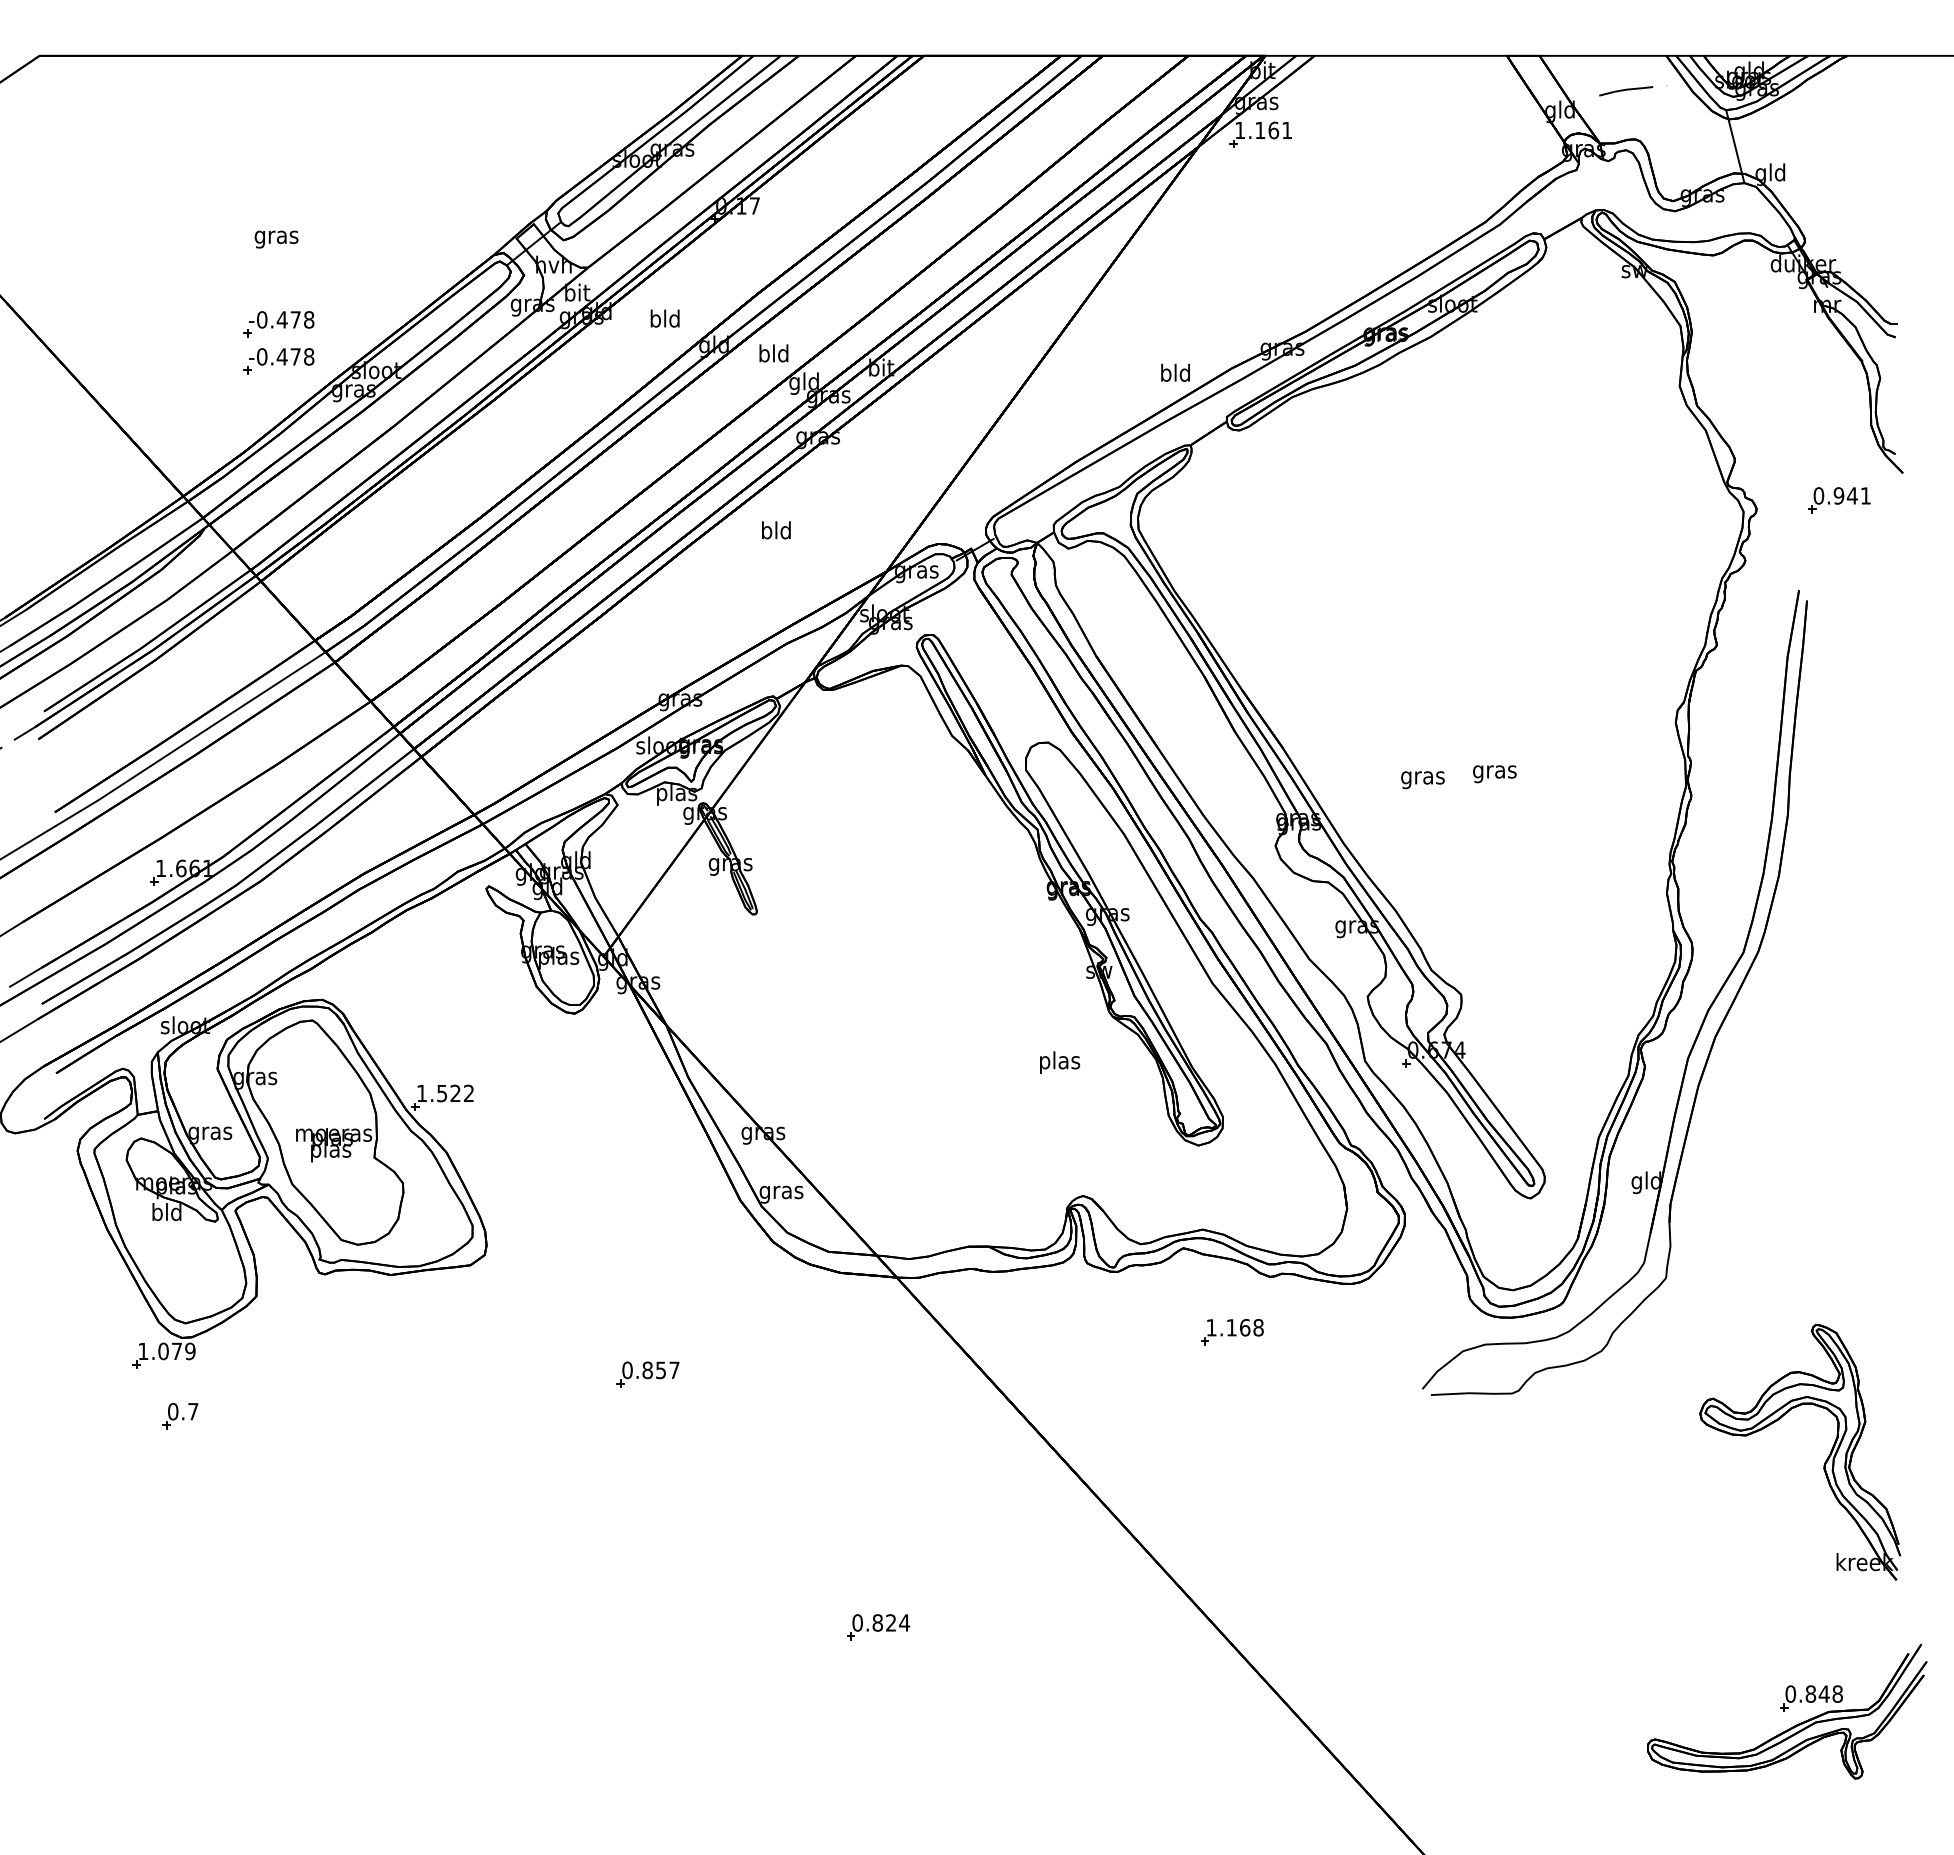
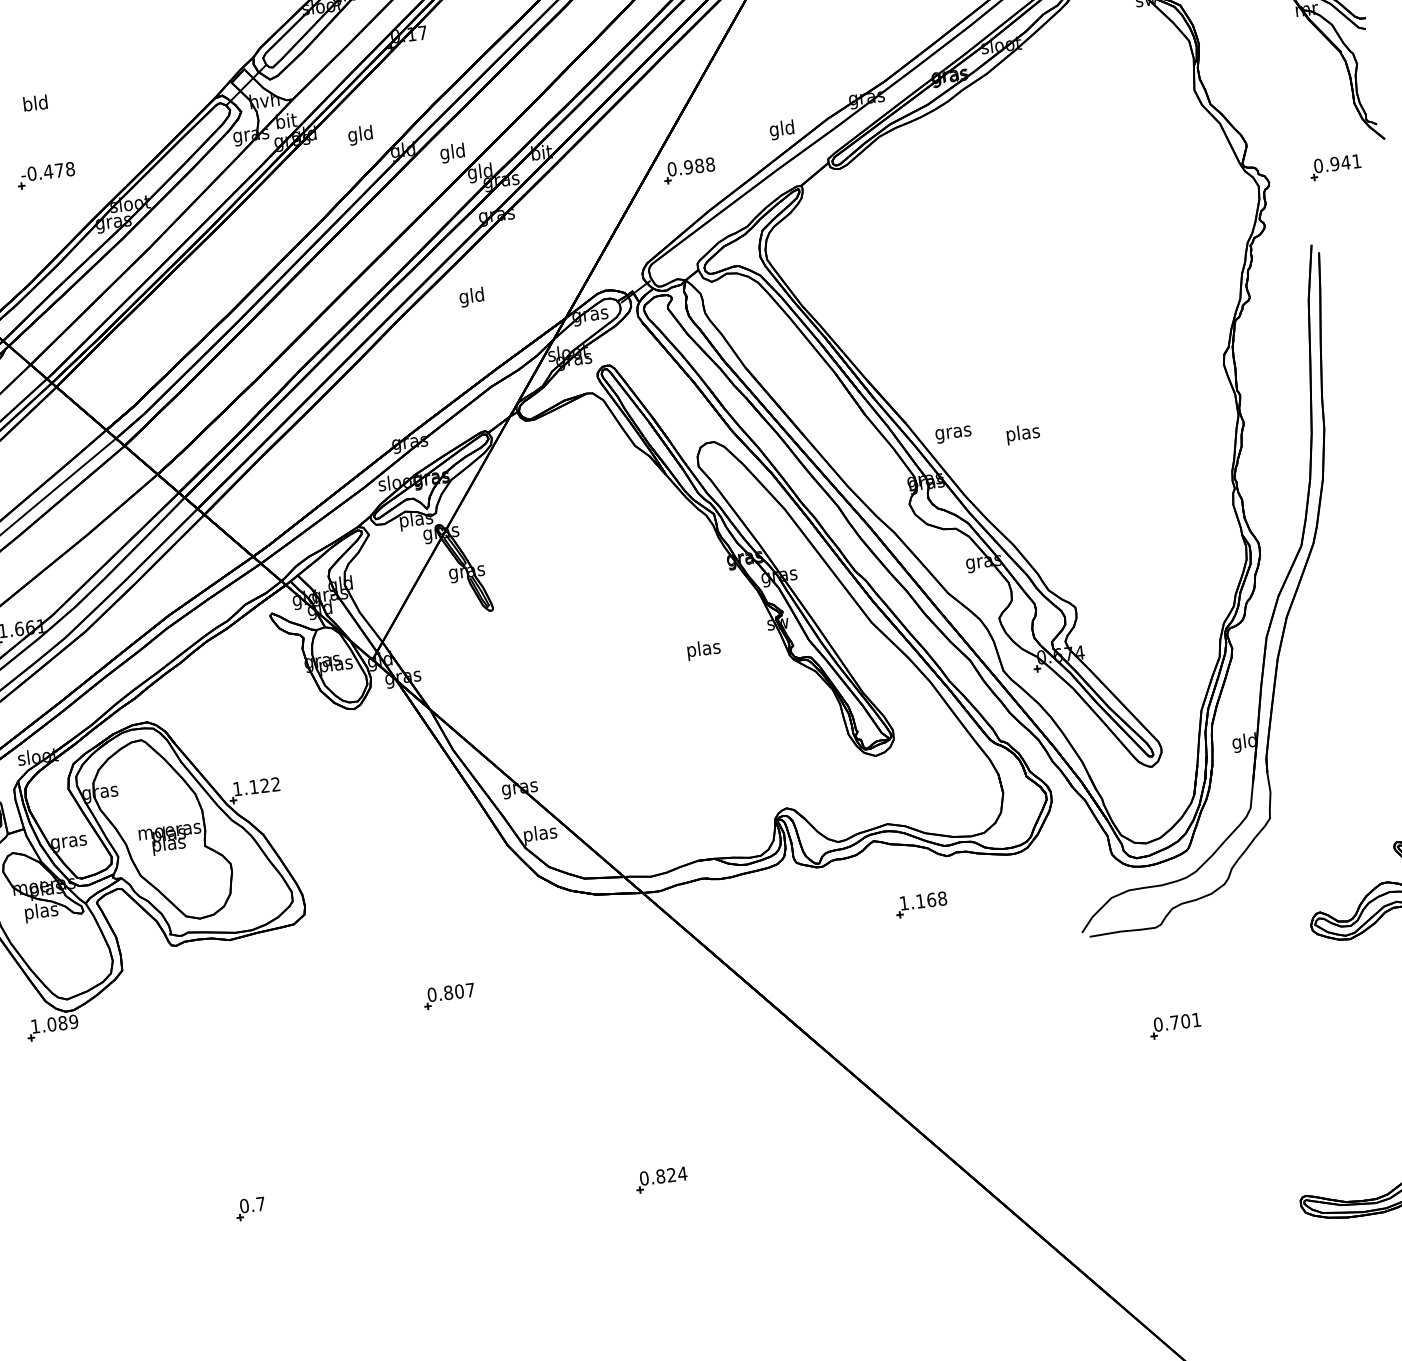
text: (276, 237) -> (35, 105), gras -> bld
text: (655, 320) -> (352, 136), bld -> gld
text: (763, 355) -> (444, 154), bld -> gld
part: (278, 361) -> (49, 206), removed
text: (1165, 374) -> (773, 130), bld -> gld
part: (1057, 410) -> (689, 170), added
text: (766, 532) -> (463, 298), bld -> gld
text: (1494, 774) -> (953, 434), moved
text: (1422, 777) -> (1022, 434), gras -> plas
text: (1060, 1062) -> (704, 649), moved
text: (442, 1093) -> (254, 787), 1.522 -> 1.122
text: (781, 1192) -> (540, 834), gras -> plas
text: (167, 1214) -> (41, 912), bld -> plas
text: (176, 1351) -> (62, 1023), 1.079 -> 1.089
text: (660, 1370) -> (459, 991), 0.857 -> 0.807
part: (180, 1415) -> (250, 1208), moved
part: (1521, 1515) -> (1175, 1026), added

